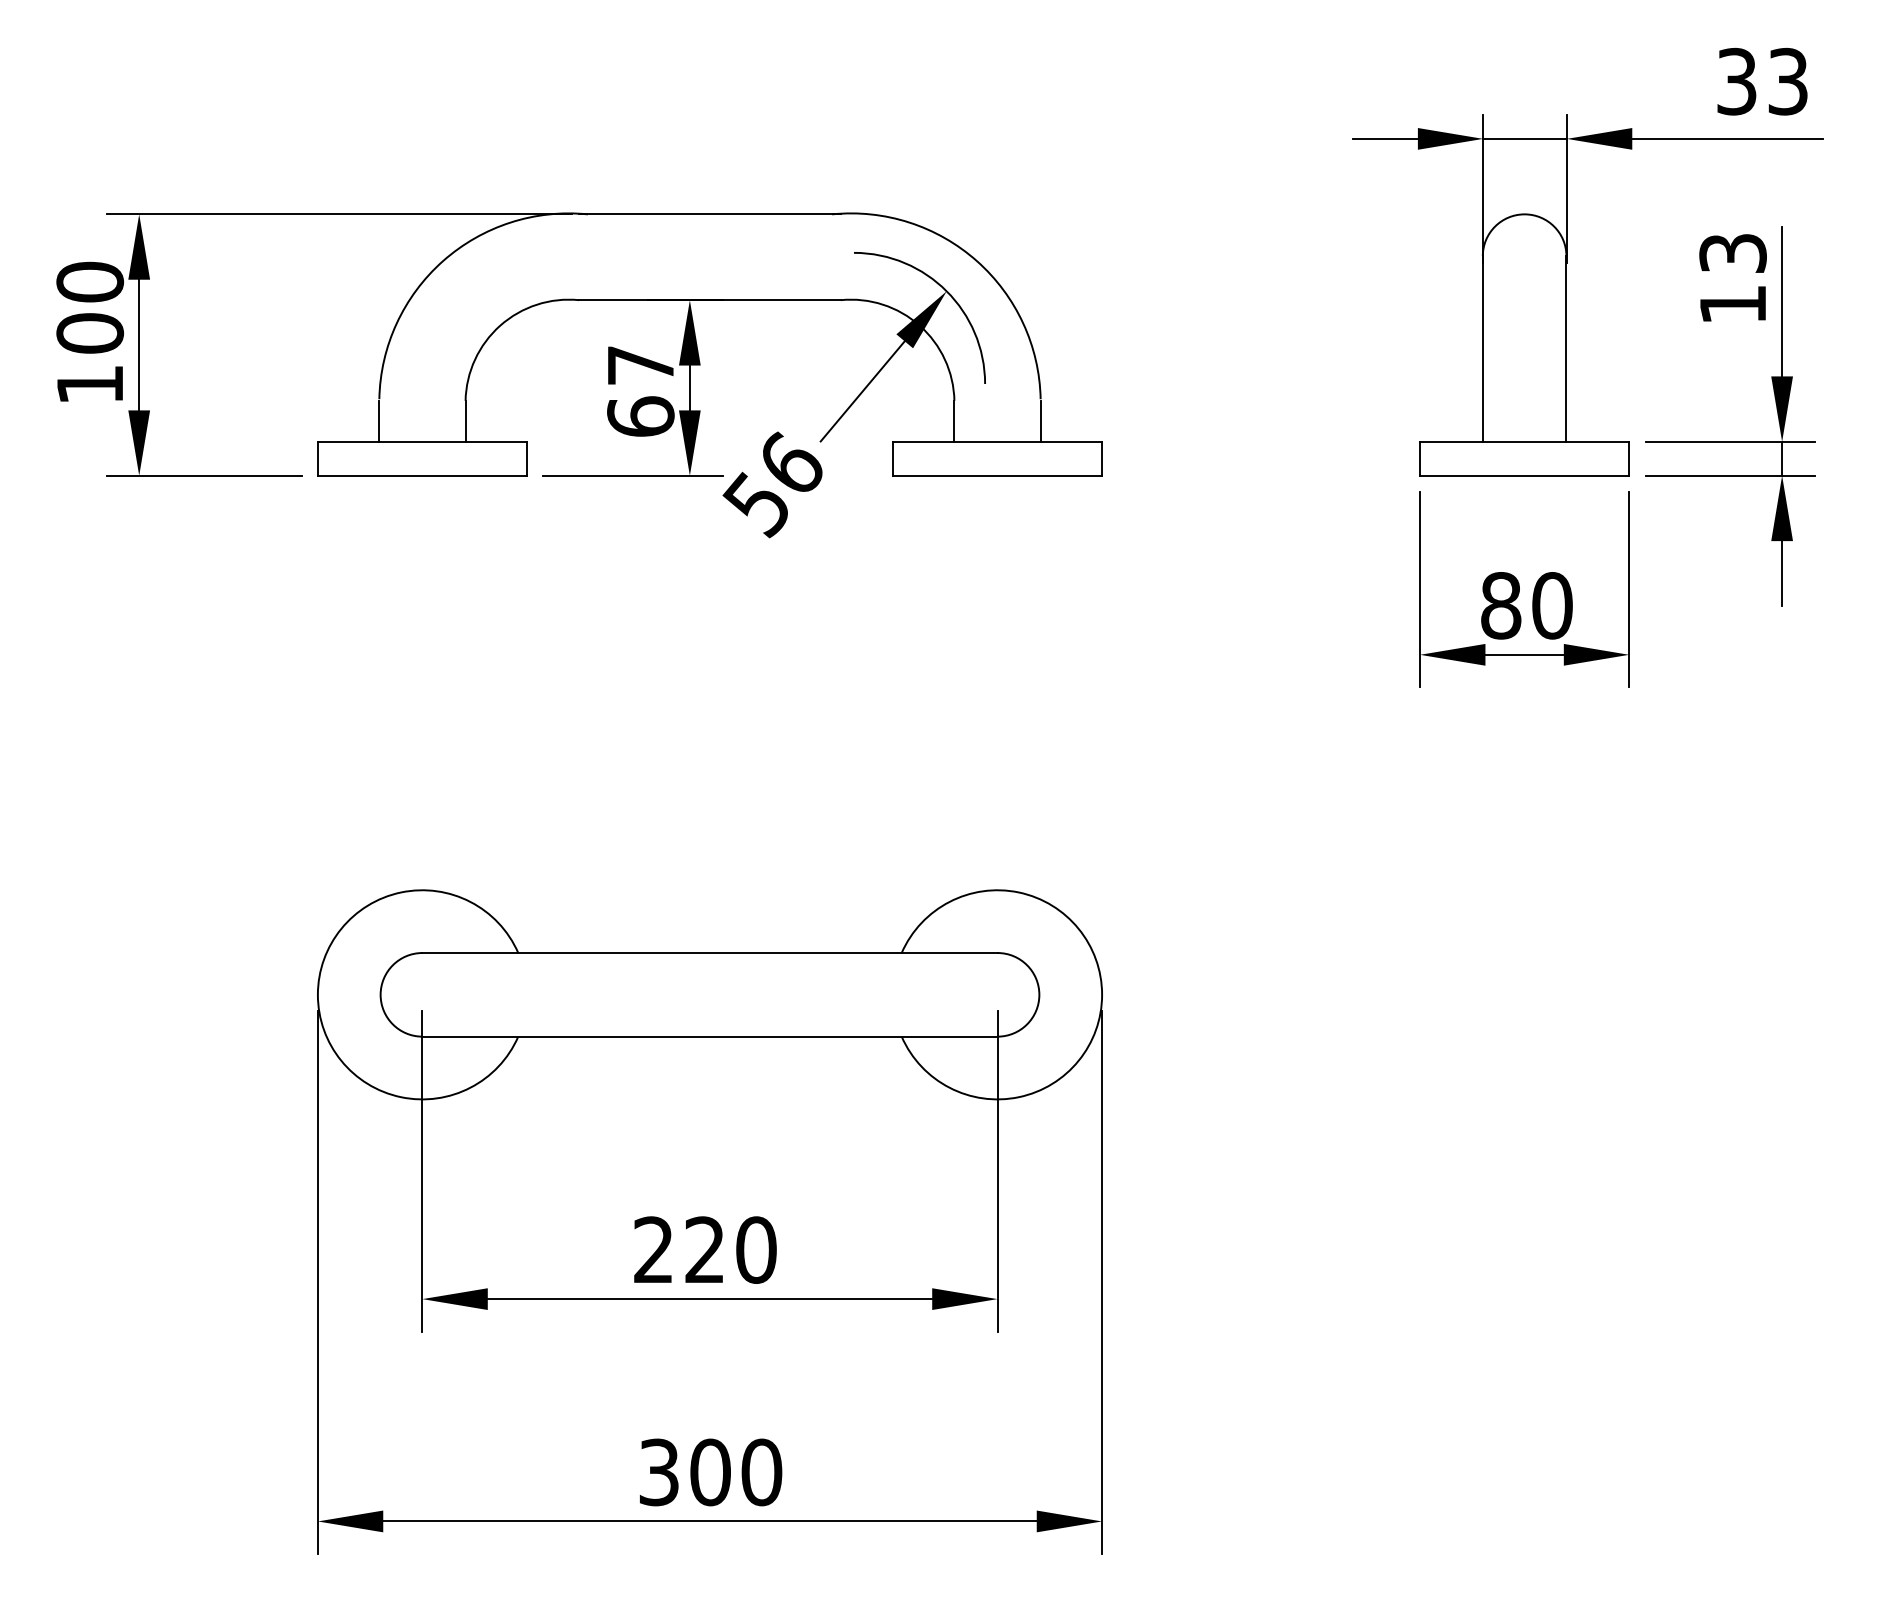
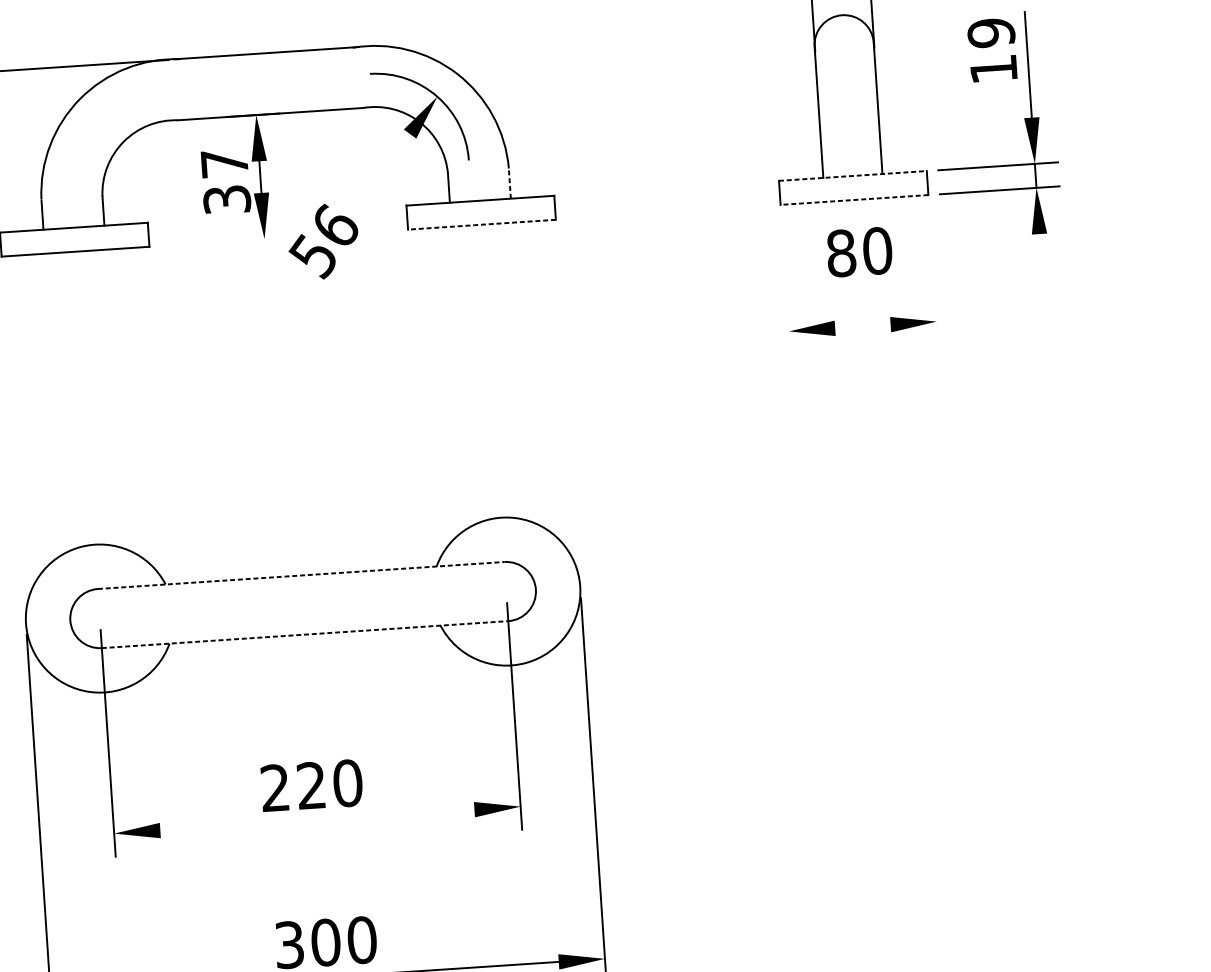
text: (1732, 253) -> (990, 33), 13 -> 19
line: (862, 391) -> (382, 171), removed
text: (640, 416) -> (226, 199), 67 -> 37
line: (1040, 420) -> (509, 183), solid -> dashed
line: (1524, 441) -> (852, 175), solid -> dashed
line: (632, 475) -> (223, 241), removed
line: (997, 475) -> (481, 224), solid -> dashed
line: (1524, 475) -> (854, 199), solid -> dashed
line: (1782, 573) -> (1041, 256), removed
line: (1420, 589) -> (786, 285), removed
line: (1629, 589) -> (933, 275), removed
text: (1526, 605) -> (859, 252), moved
line: (1524, 654) -> (862, 326), removed
line: (710, 953) -> (301, 575), solid -> dashed
line: (710, 1036) -> (305, 634), solid -> dashed
line: (709, 1299) -> (317, 820), removed

